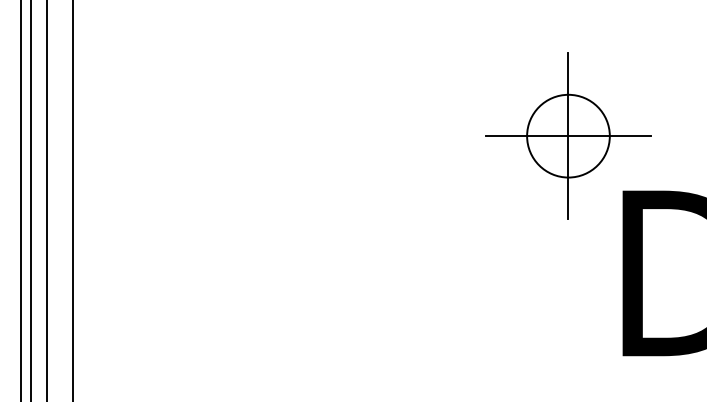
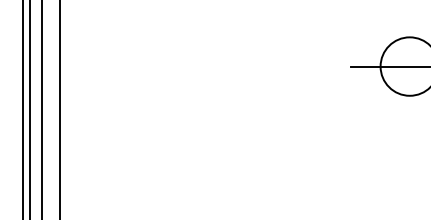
line: (568, 135) -> (409, 66), removed

